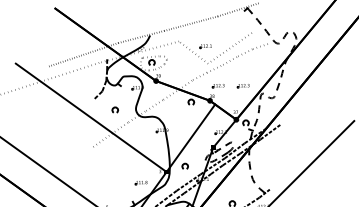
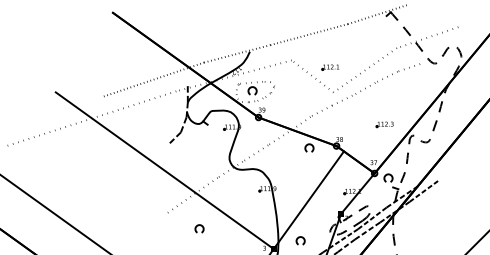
line: (272, 25) -> (426, 37), added
part: (217, 86) -> (347, 125), removed
part: (115, 109) -> (199, 228), moved

